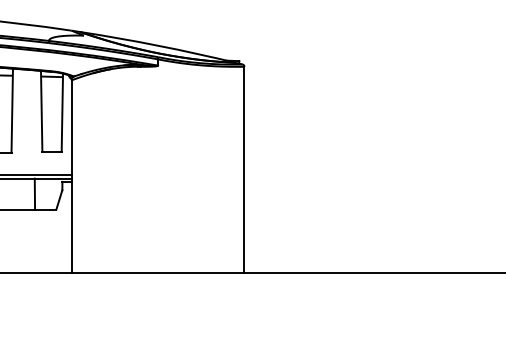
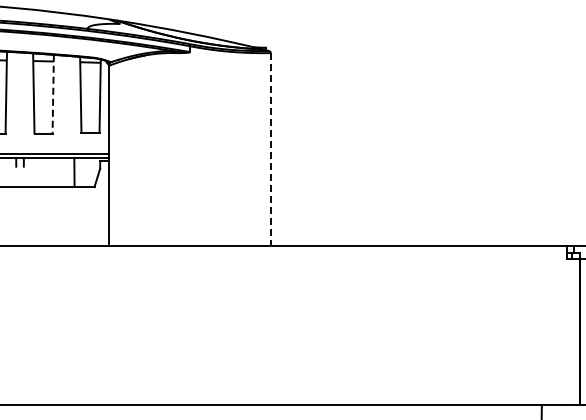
line: (12, 110) -> (53, 94), solid -> dashed
line: (244, 170) -> (270, 150), solid -> dashed

